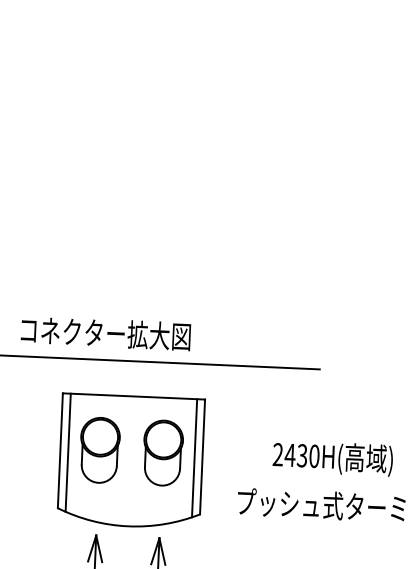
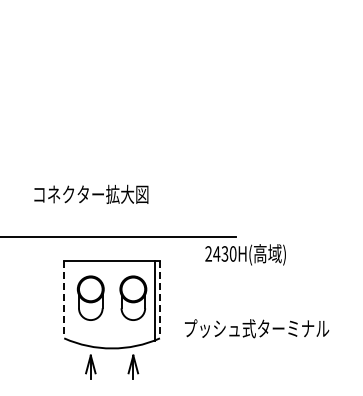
text: (106, 331) -> (91, 193), moved
line: (60, 450) -> (64, 299), solid -> dashed
line: (68, 452) -> (69, 300), removed
line: (201, 456) -> (159, 299), solid -> dashed
text: (332, 457) -> (245, 254), moved

